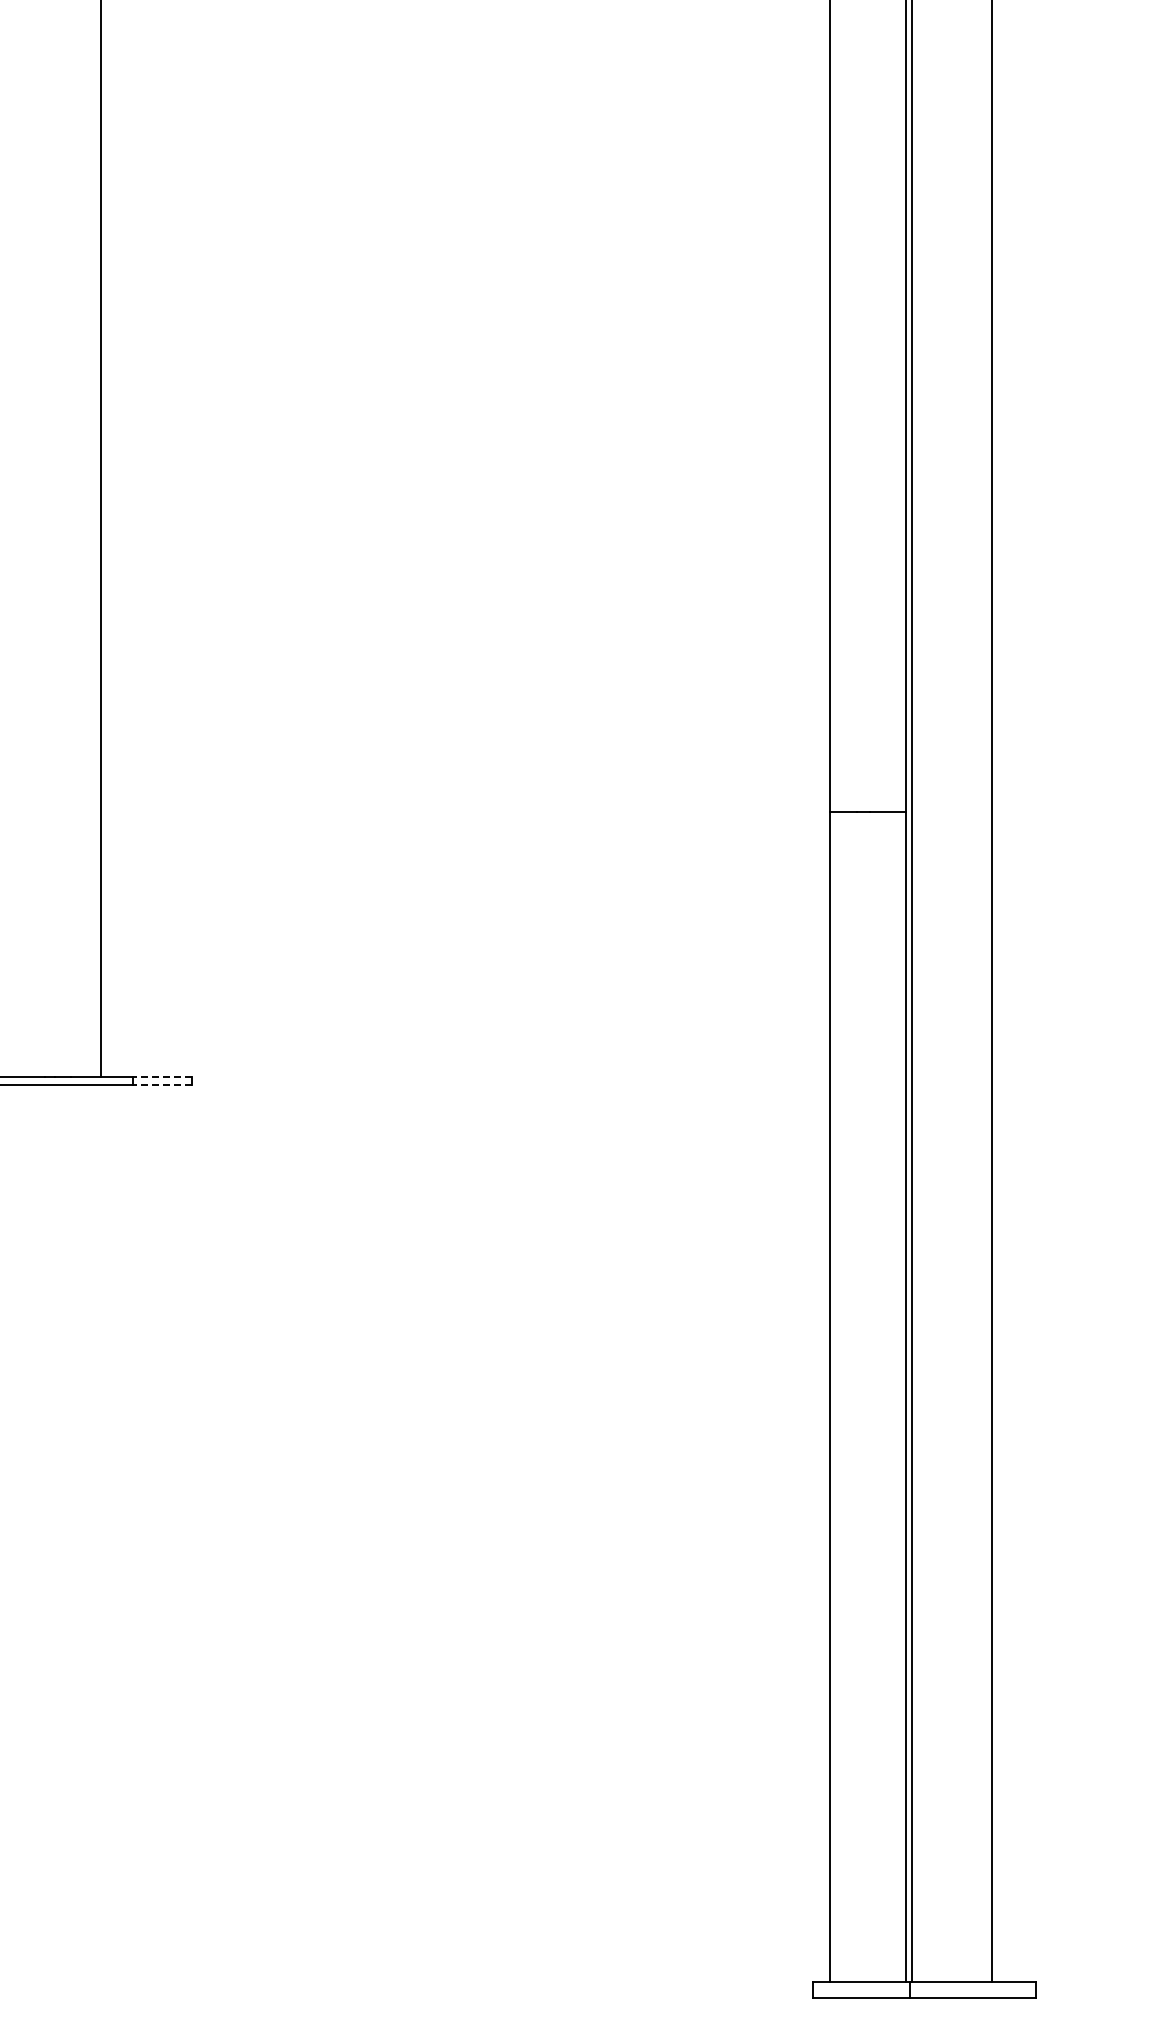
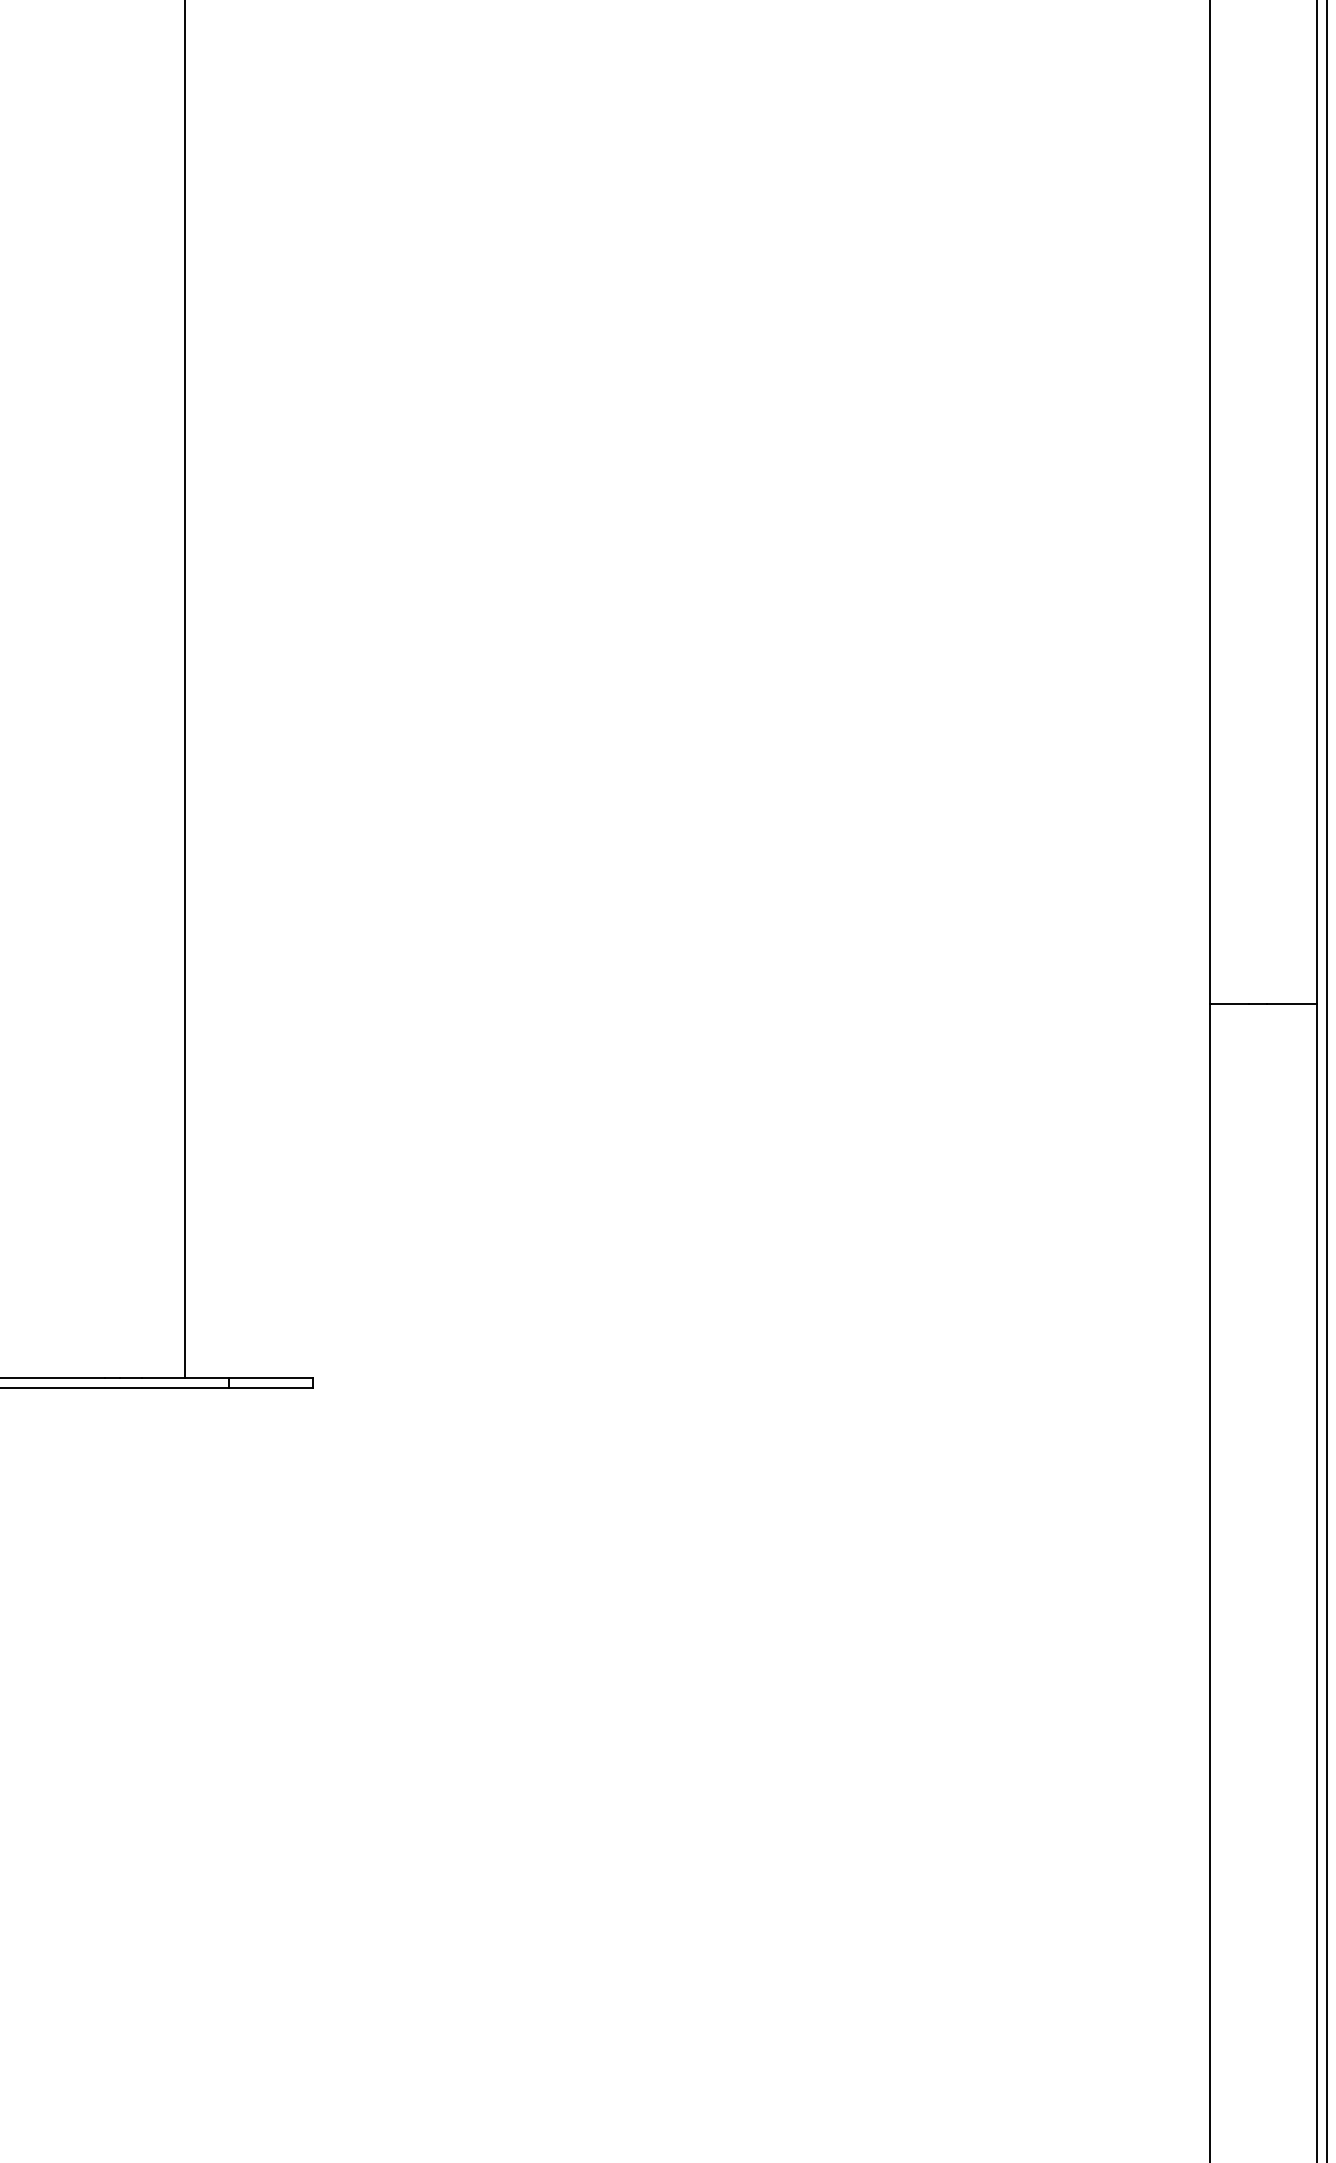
line: (162, 1077) -> (270, 1377), dashed -> solid
line: (162, 1085) -> (270, 1388), dashed -> solid

